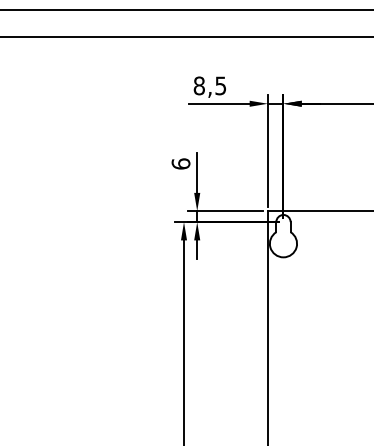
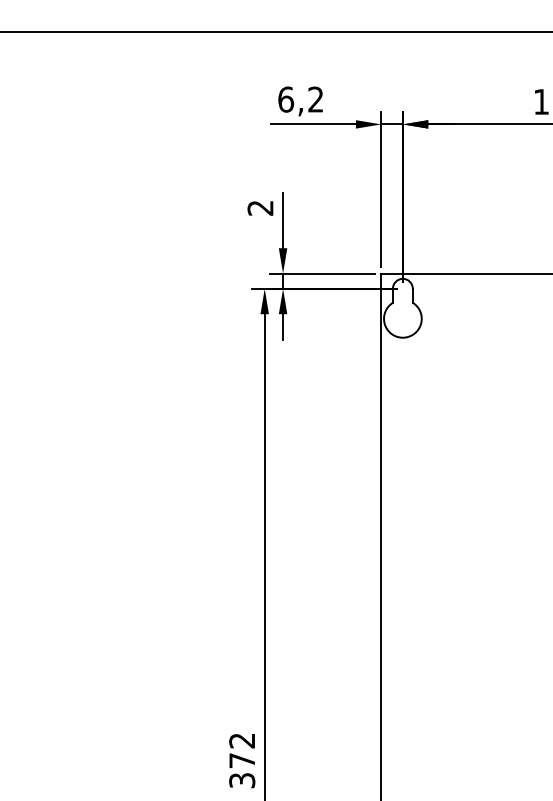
text: (209, 85) -> (300, 99), 8,5 -> 6,2
text: (180, 163) -> (260, 207), 6 -> 2

